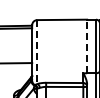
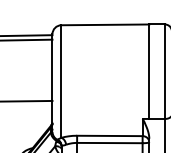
line: (87, 46) -> (149, 71), dashed -> solid
line: (37, 52) -> (61, 82), dashed -> solid

